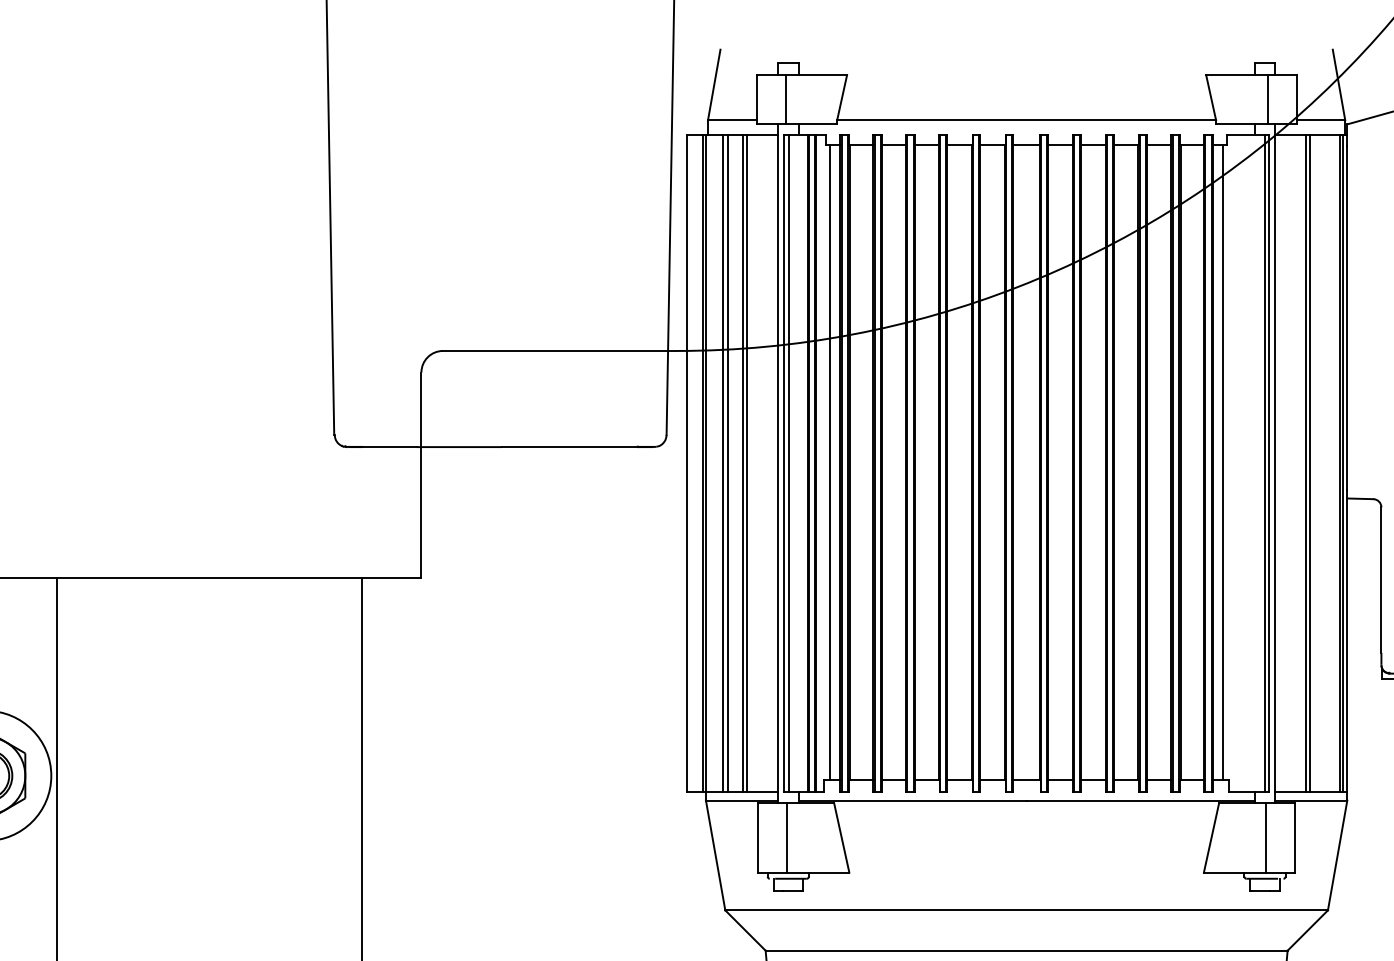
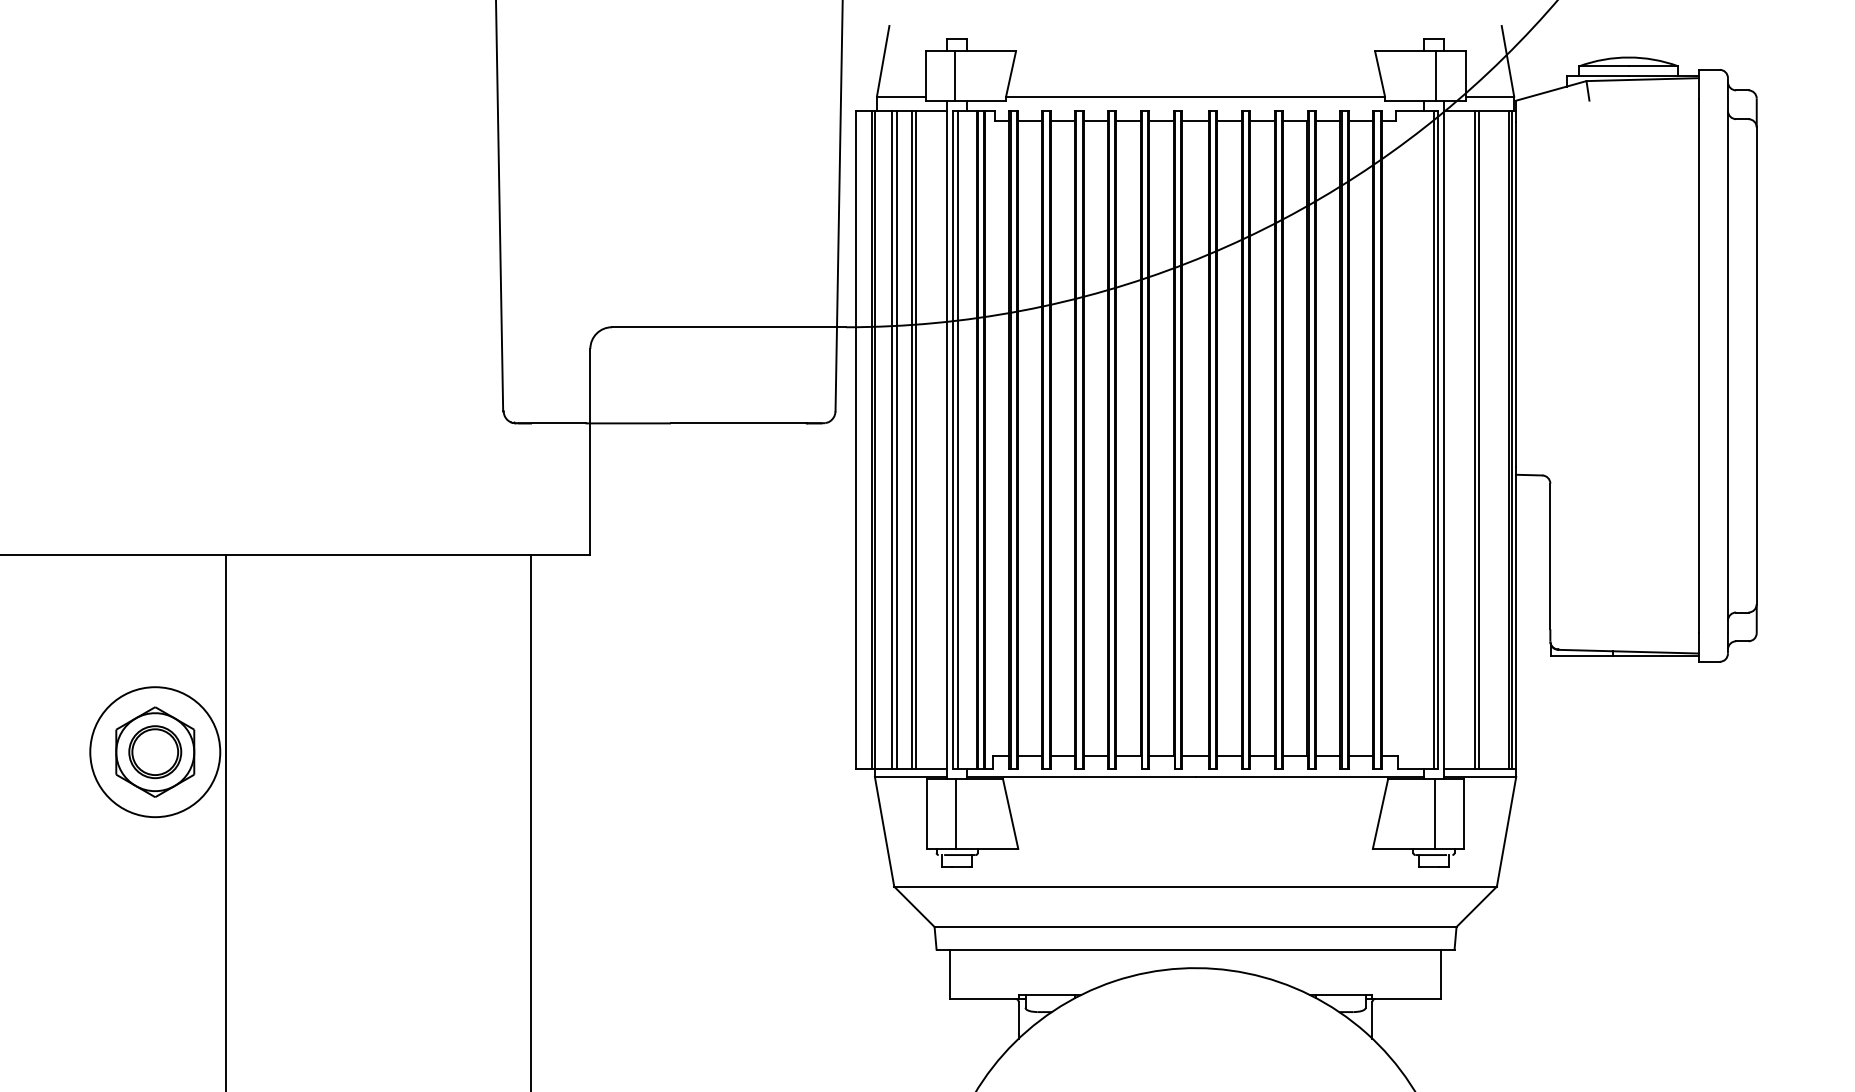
line: (830, 462) -> (999, 438), removed
line: (1222, 462) -> (1391, 438), removed

